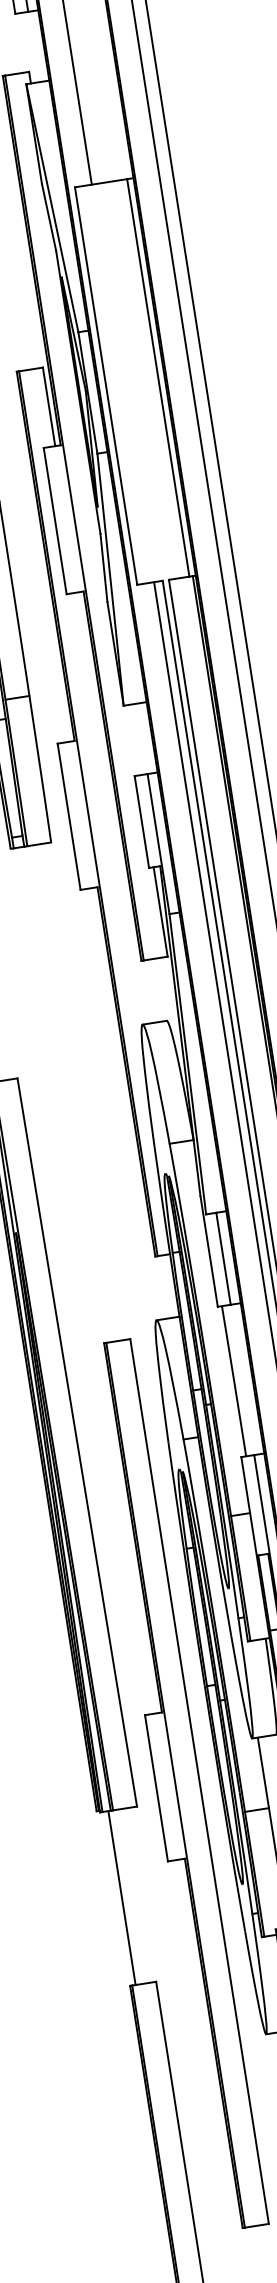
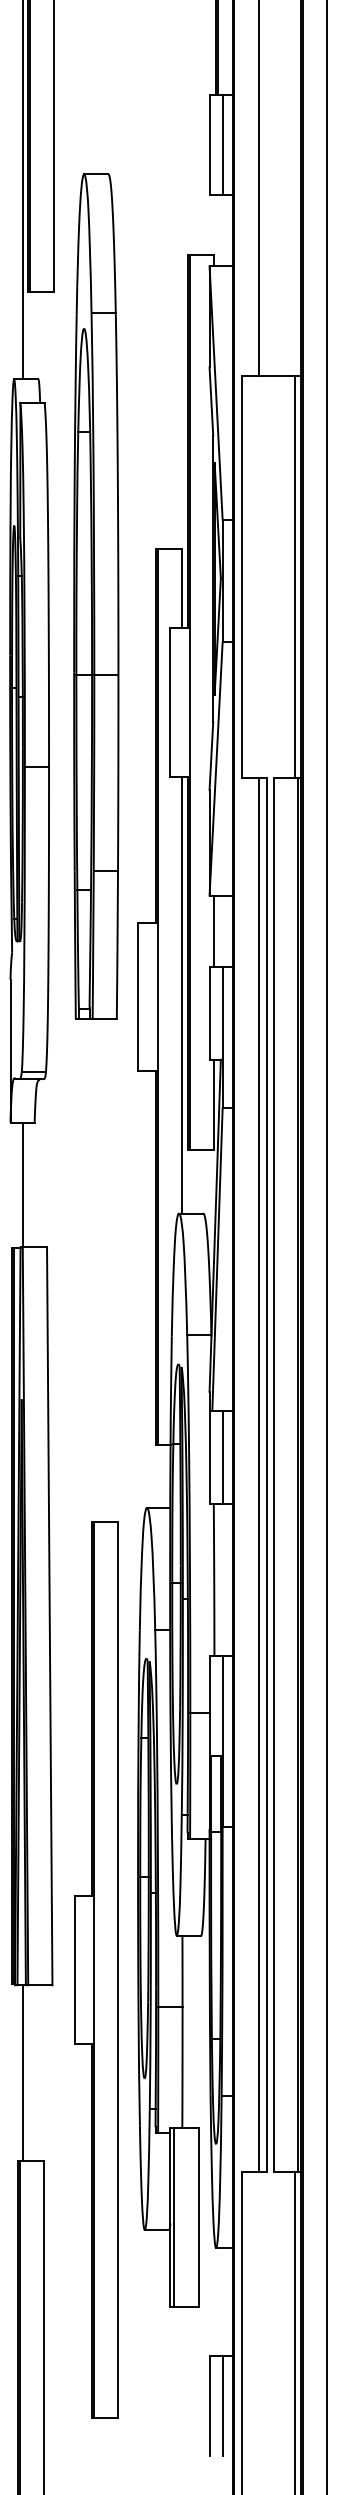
line: (133, 739) -> (214, 930), added
line: (112, 807) -> (182, 994), added

